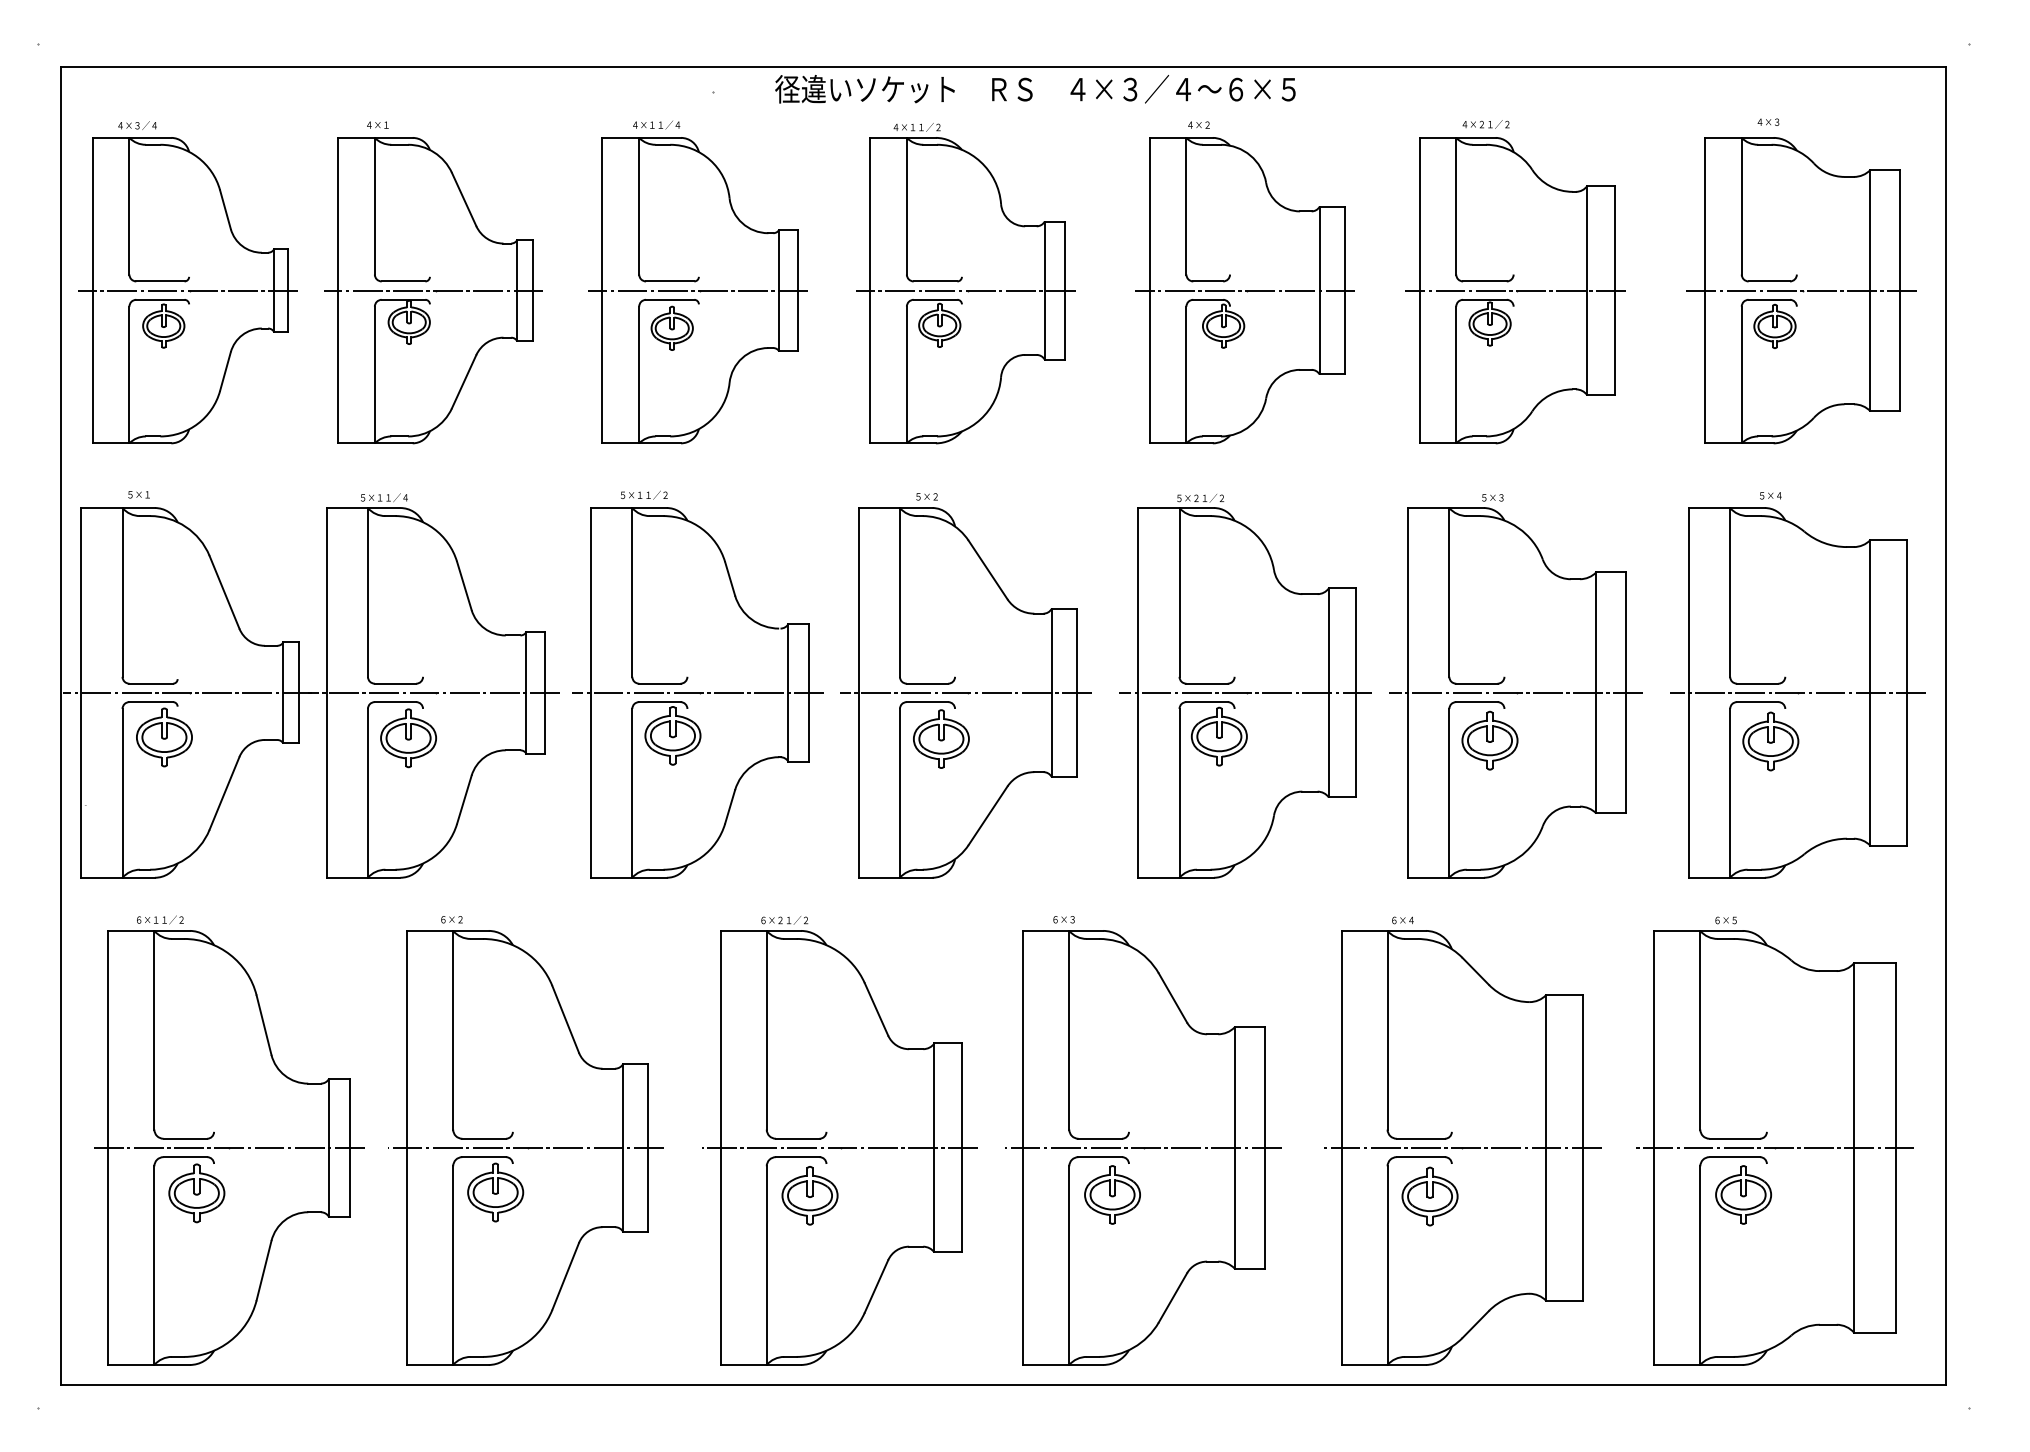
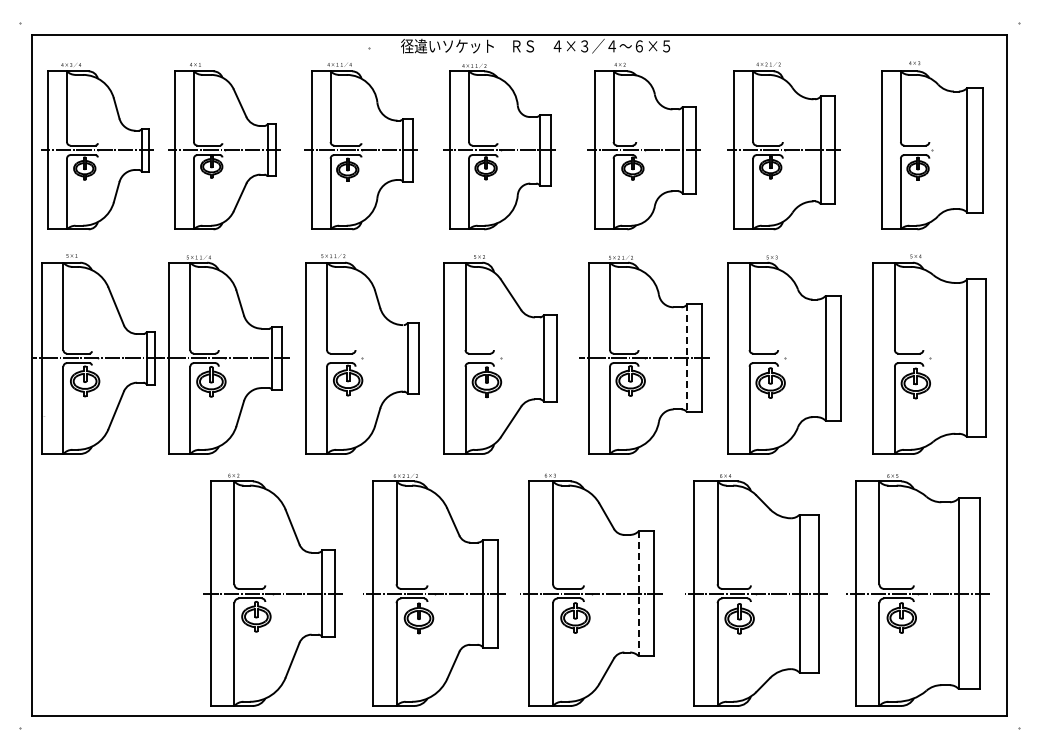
line: (1801, 290) -> (931, 150), removed
line: (696, 693) -> (360, 358), removed
line: (965, 693) -> (499, 358), removed
line: (1329, 693) -> (687, 358), solid -> dashed
line: (1514, 693) -> (783, 358), removed
line: (1797, 693) -> (929, 358), removed
part: (227, 1139) -> (117, 589), removed
line: (1234, 1149) -> (638, 594), solid -> dashed

